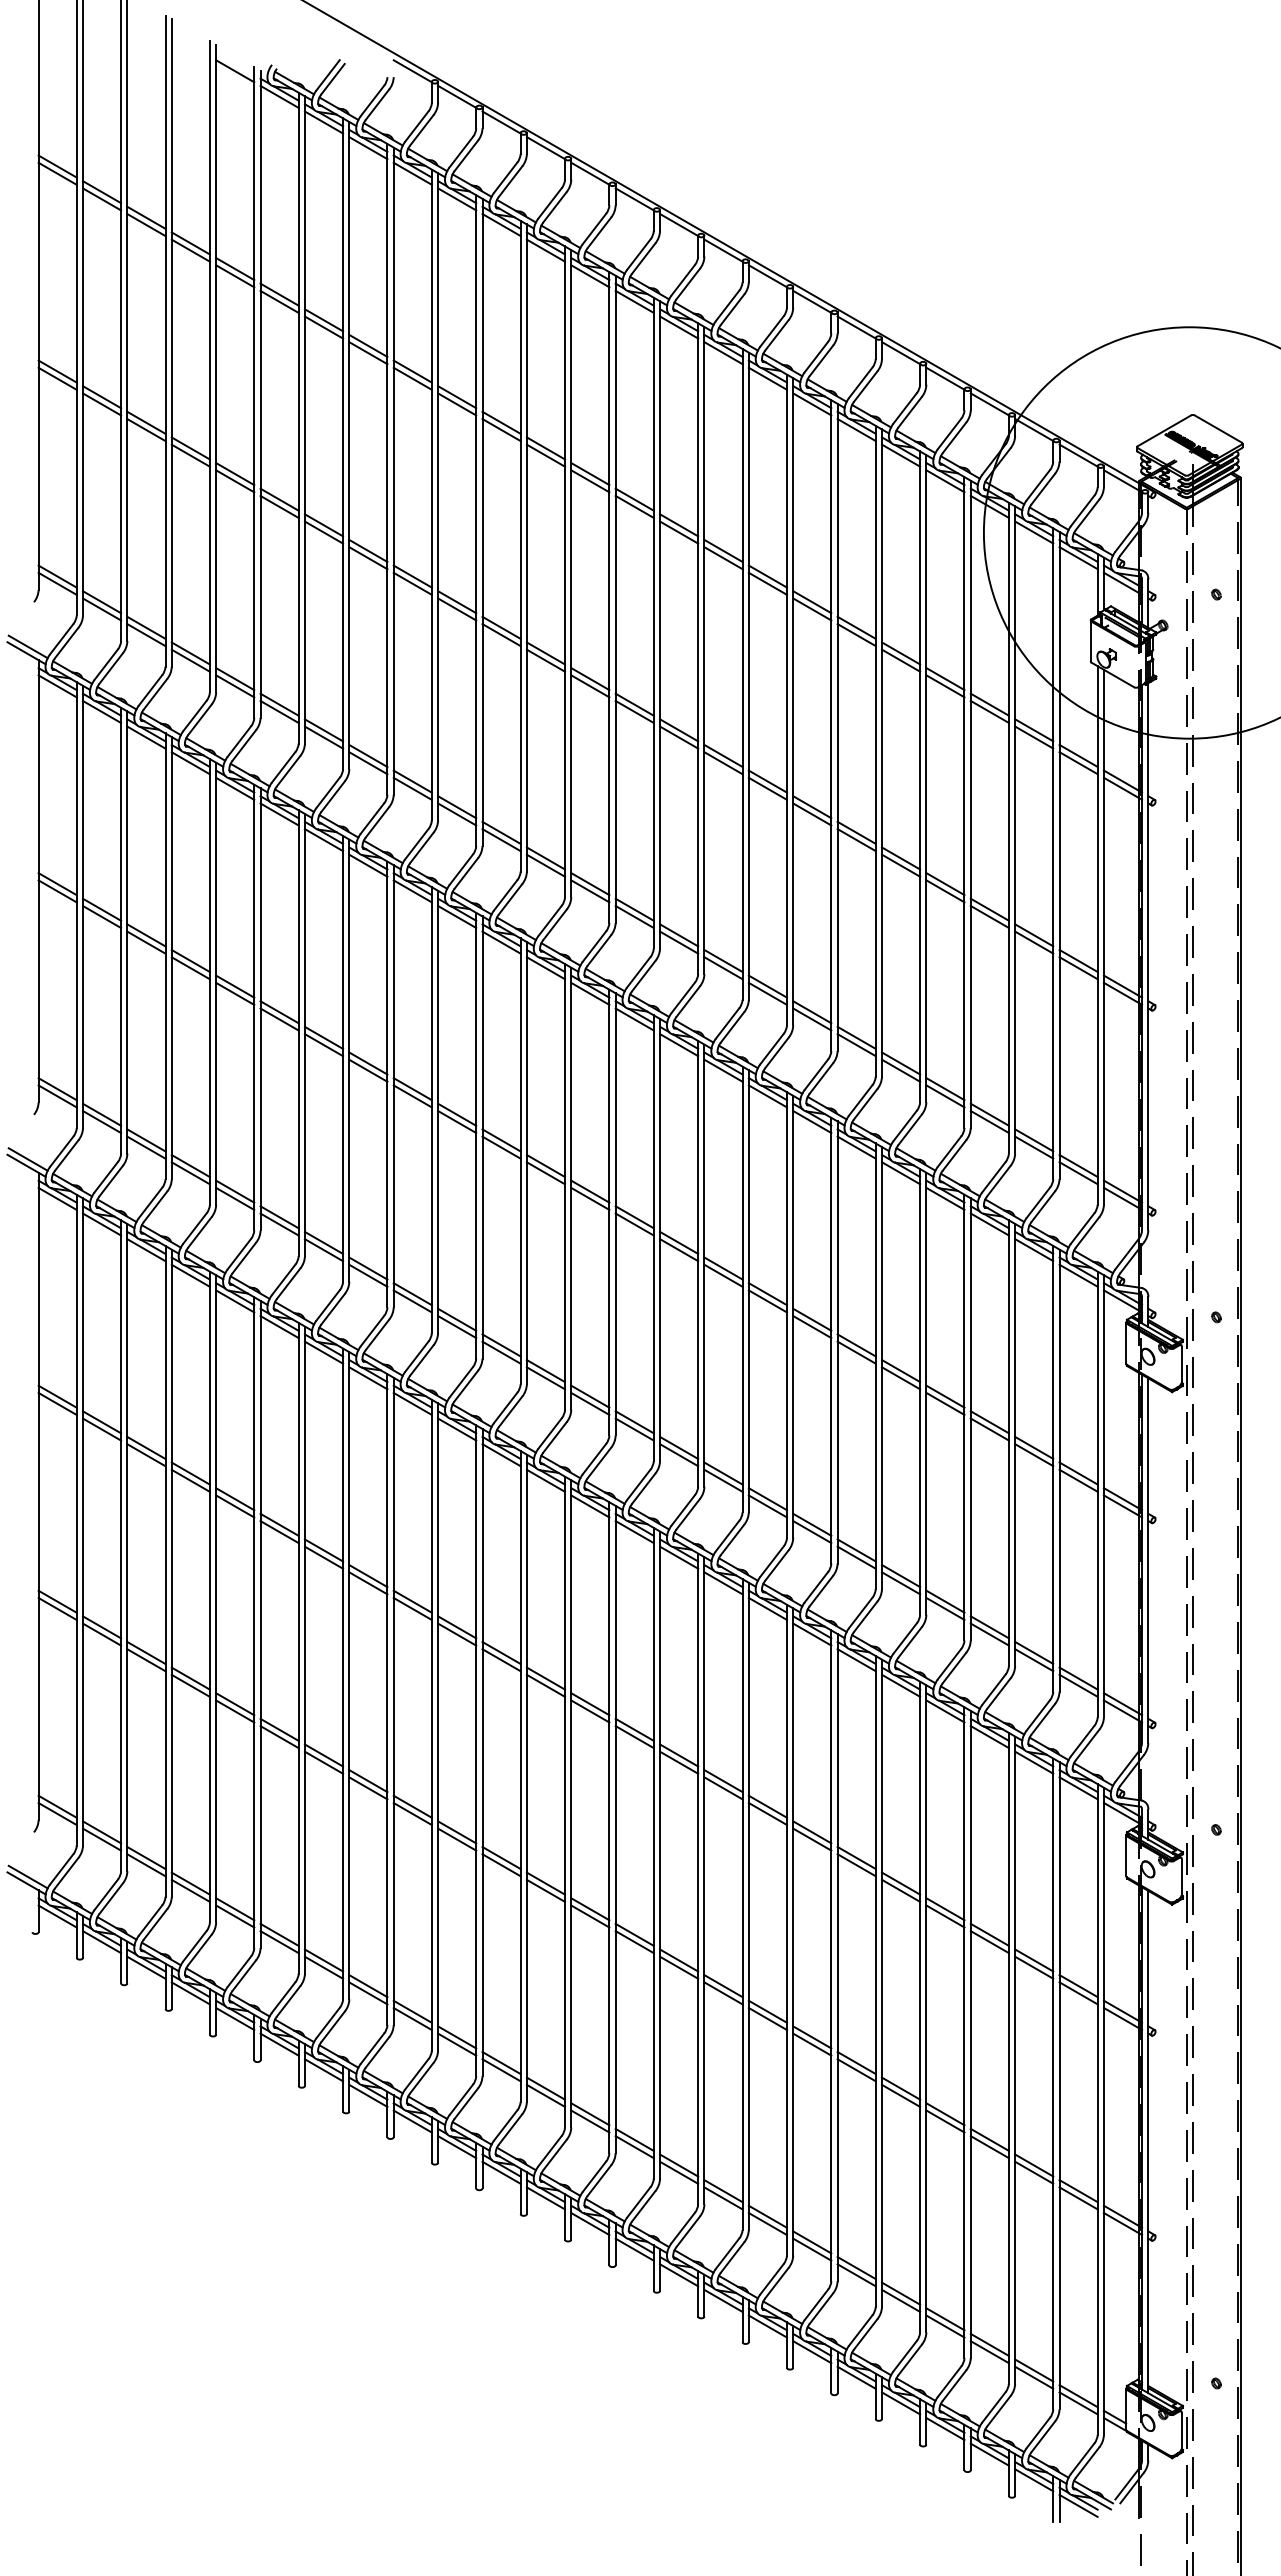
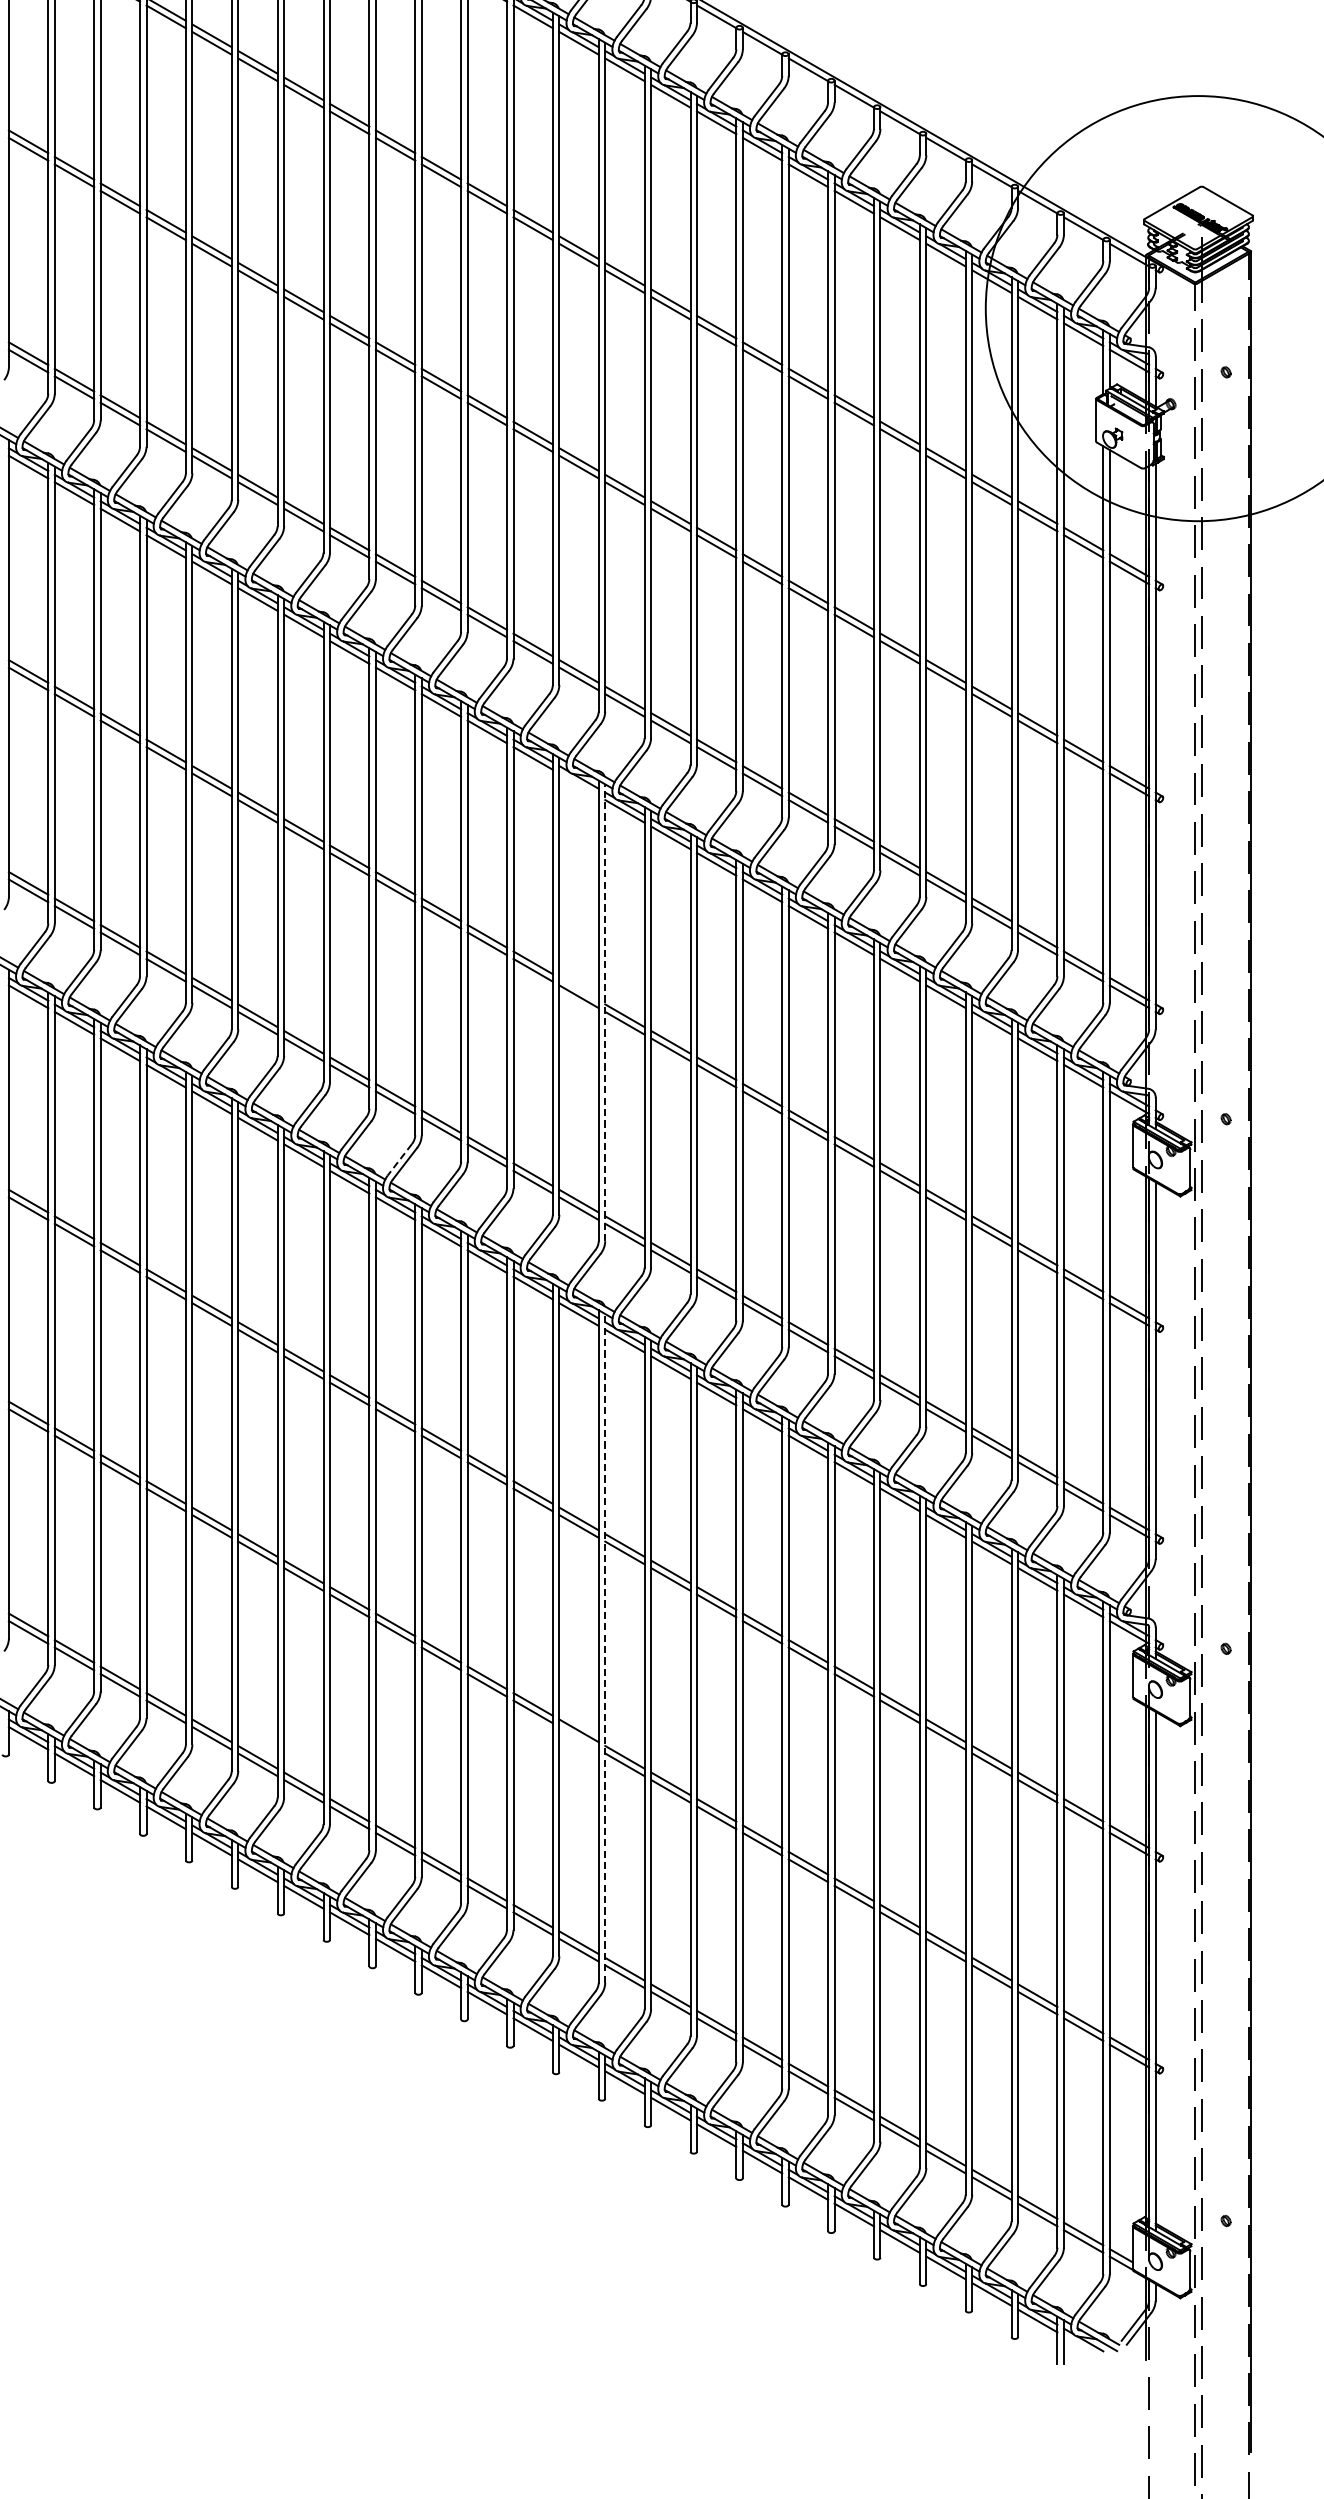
line: (590, 993) -> (579, 784), removed
line: (590, 1191) -> (579, 989), removed
line: (615, 1213) -> (605, 1011), solid -> dashed
line: (416, 1357) -> (399, 1160), solid -> dashed
line: (615, 1829) -> (605, 1648), solid -> dashed
line: (590, 1916) -> (579, 1738), removed
line: (1078, 2505) -> (1083, 2347), removed

